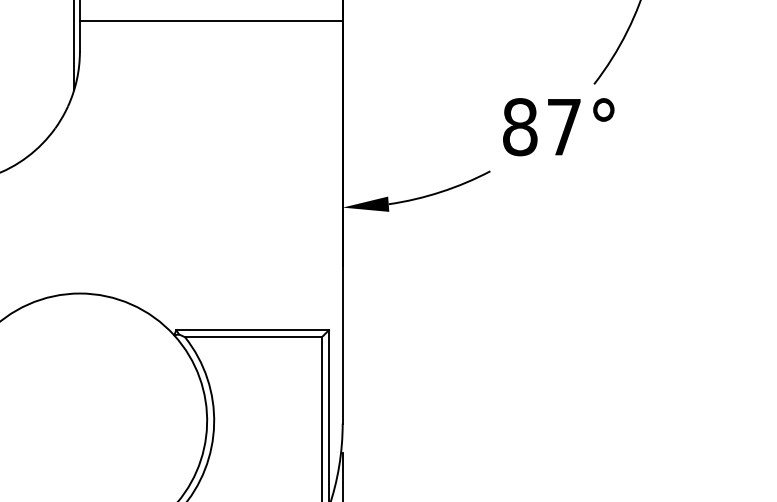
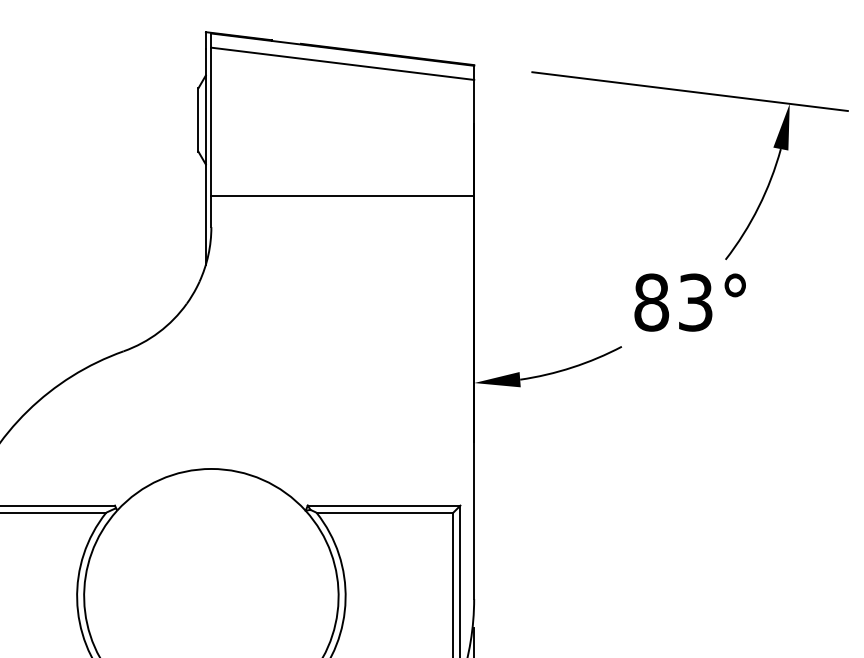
text: (564, 127) -> (695, 302), 87° -> 83°

